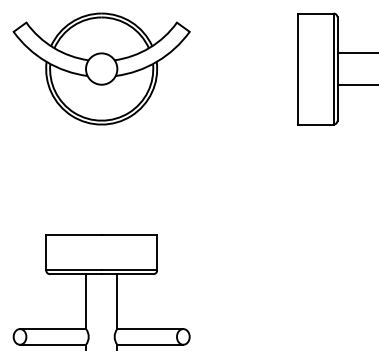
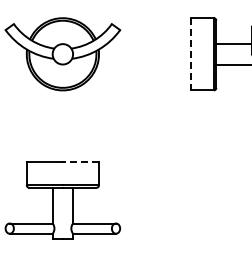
line: (297, 69) -> (190, 54), solid -> dashed
line: (128, 235) -> (80, 162), solid -> dashed

